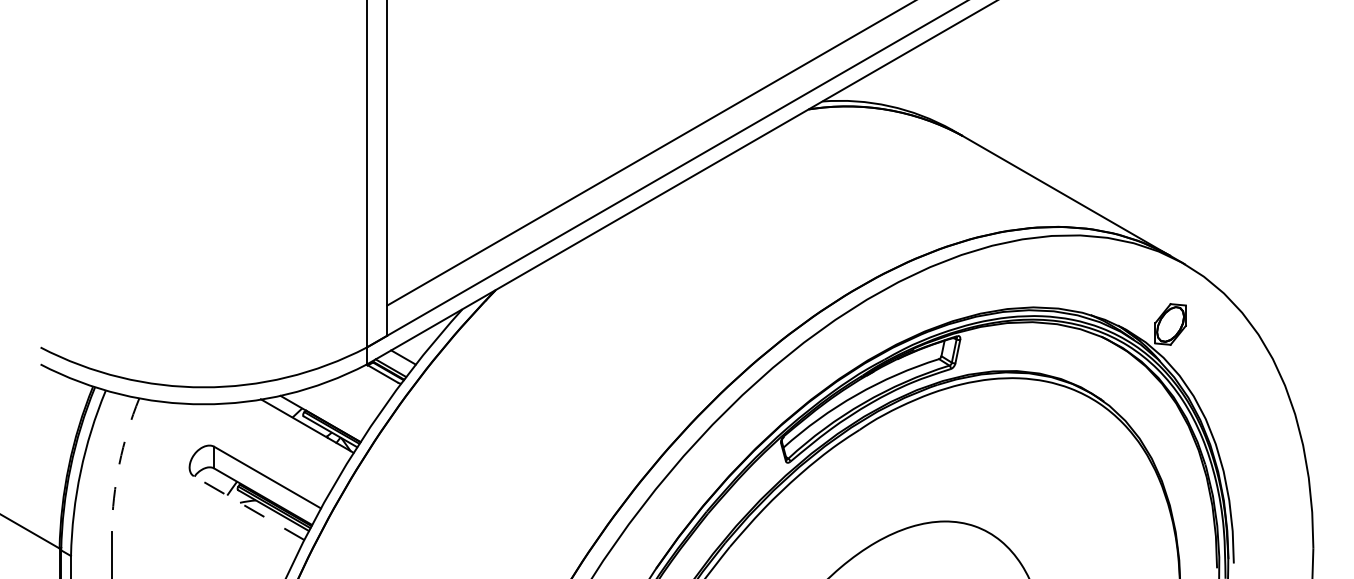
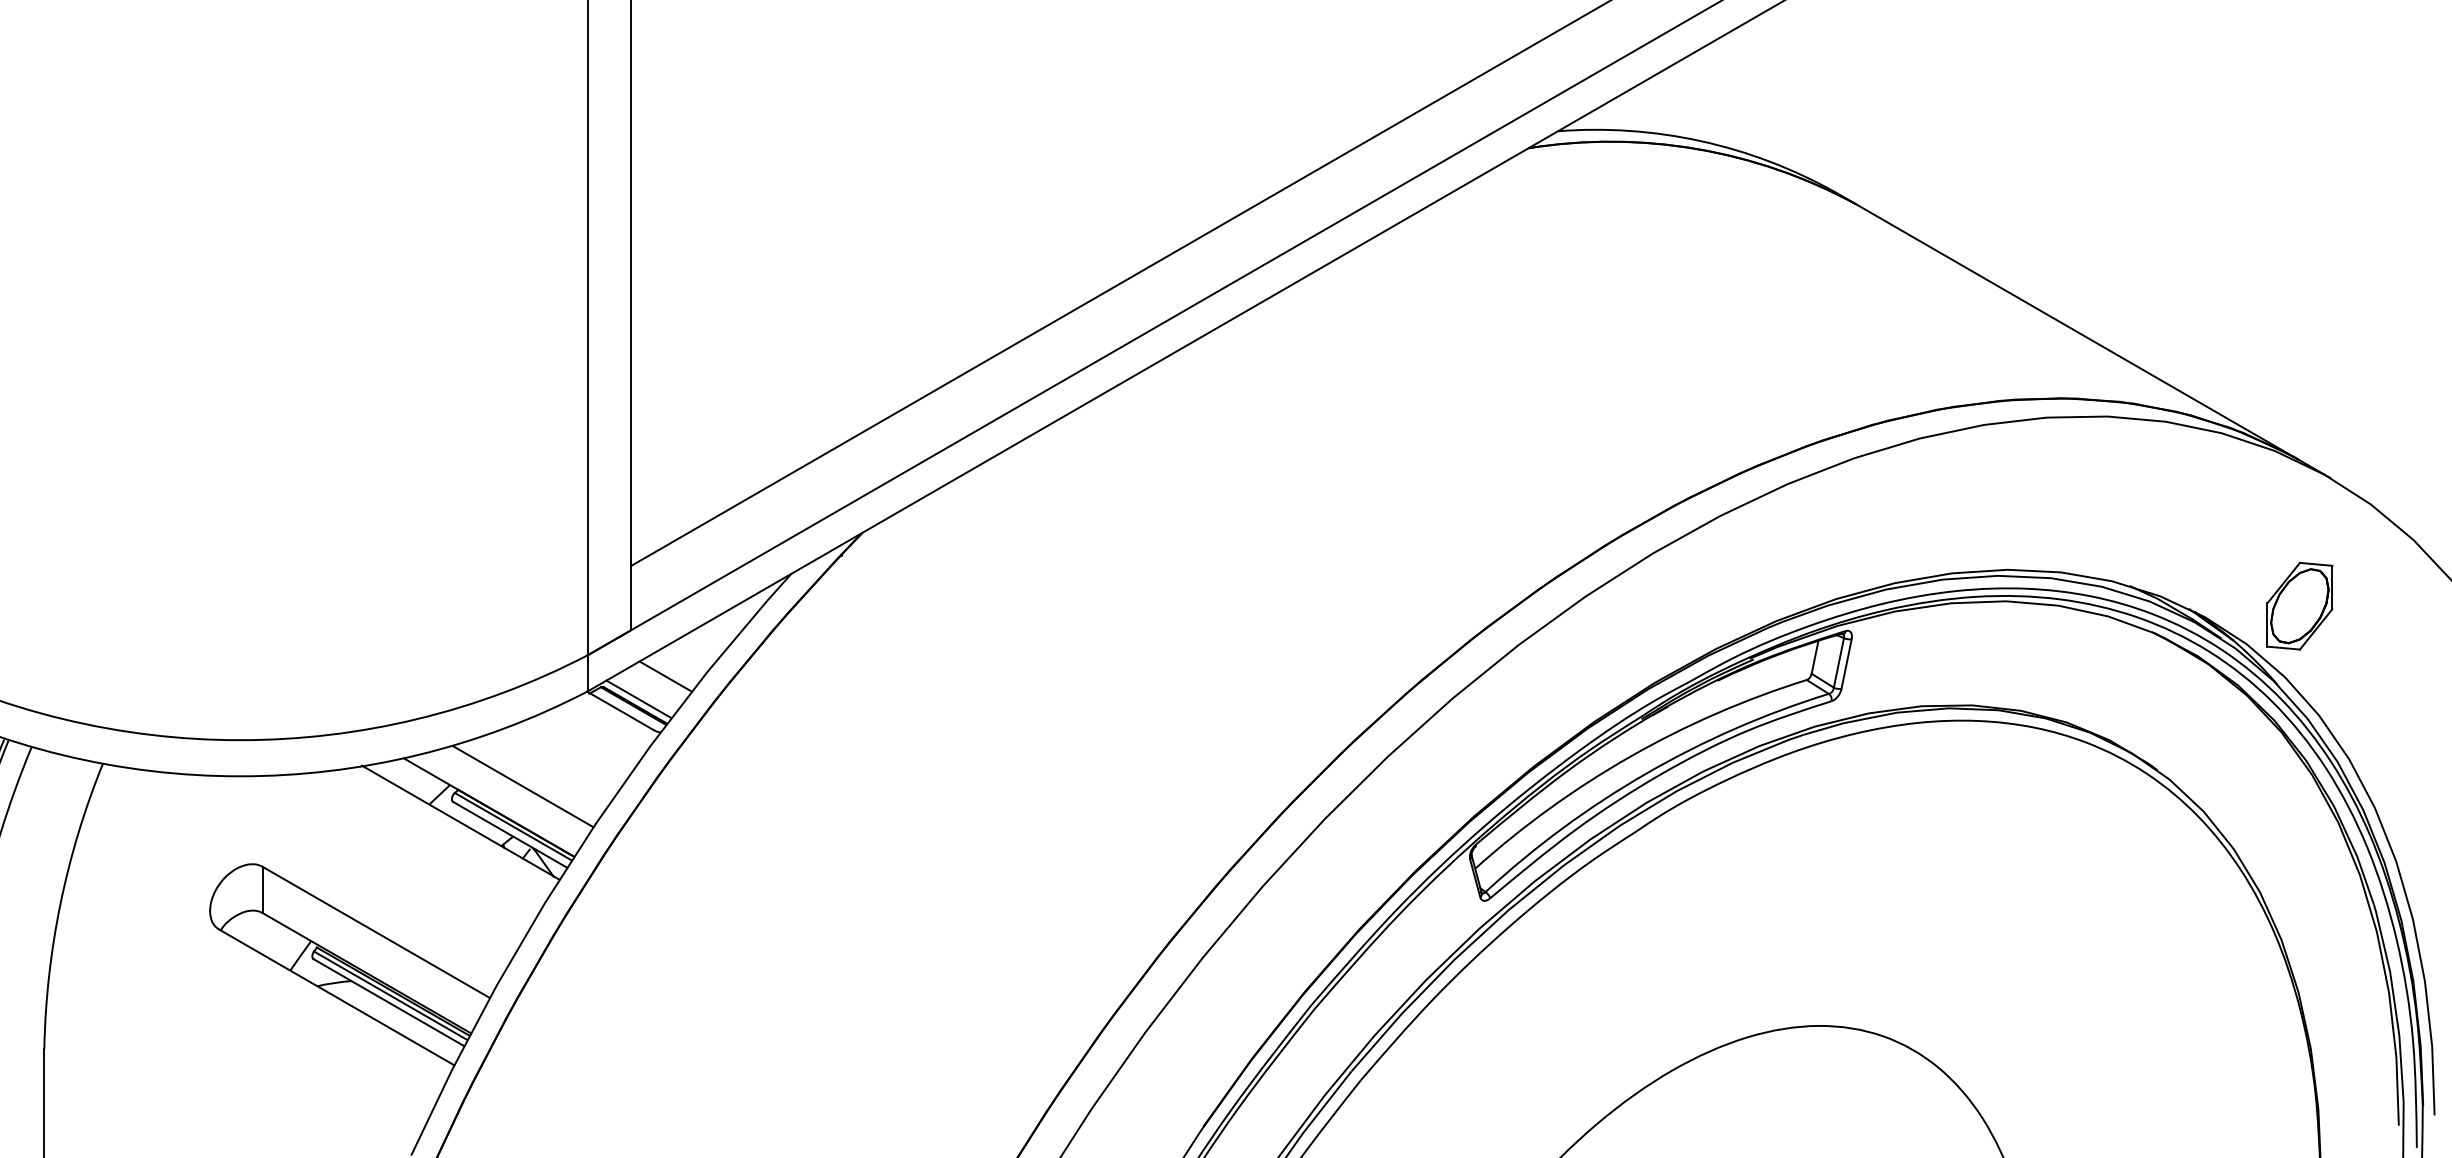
line: (336, 409) -> (522, 787), added
arc: (119, 464) -> (60, 904), dashed -> solid
line: (249, 508) -> (337, 998), dashed -> solid

